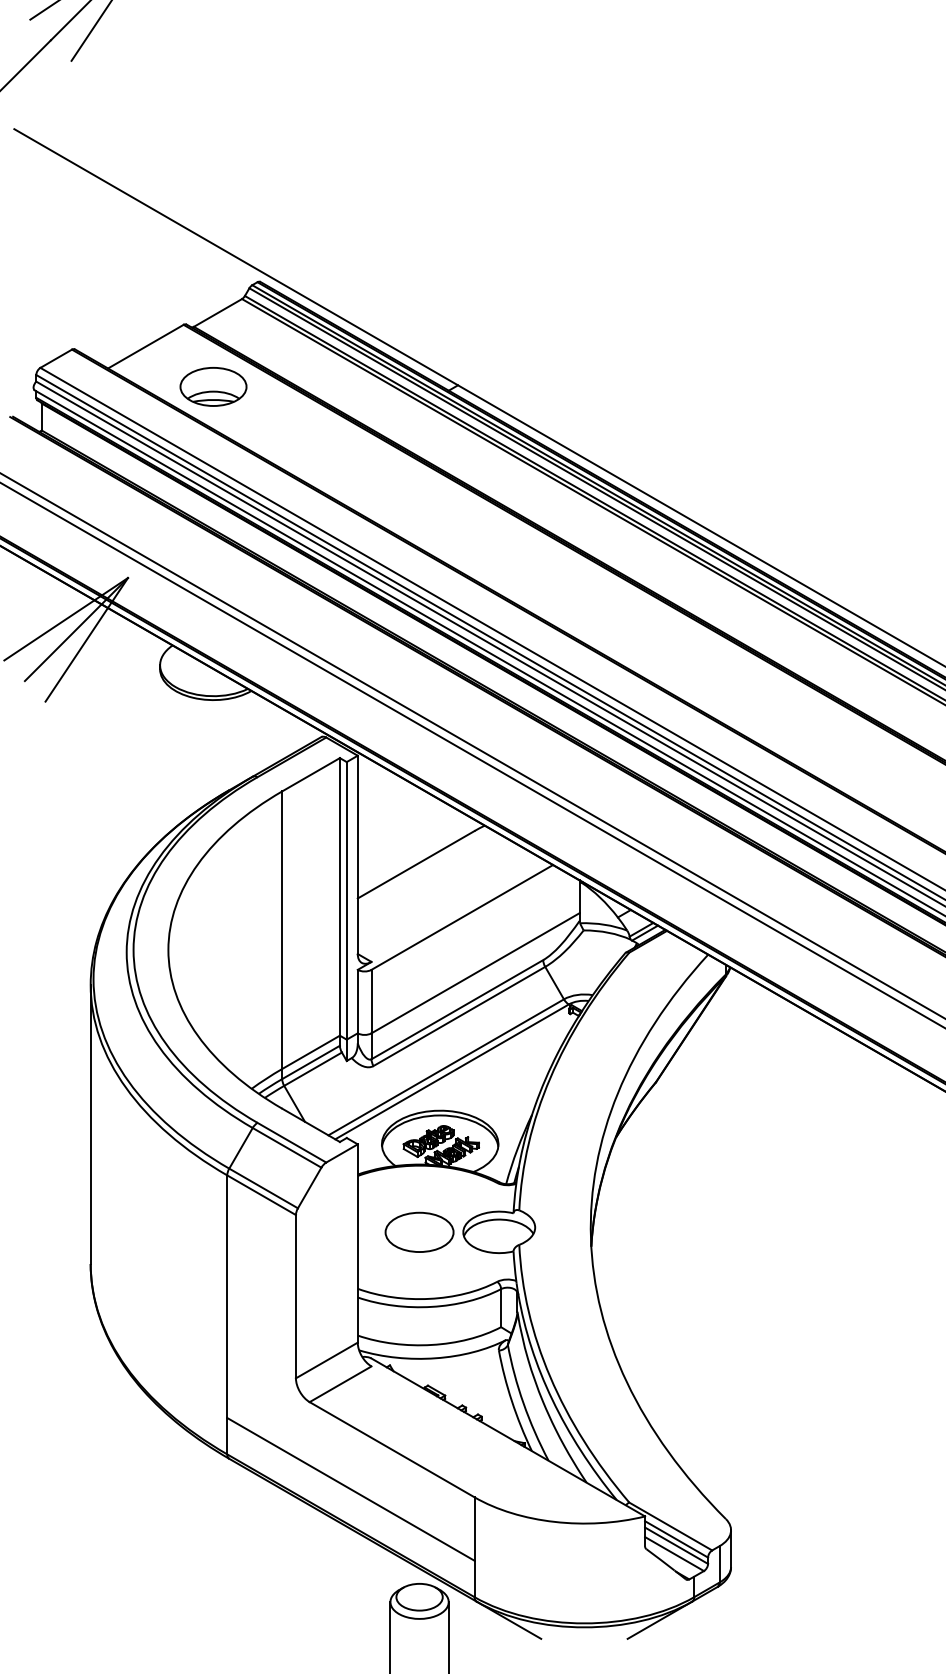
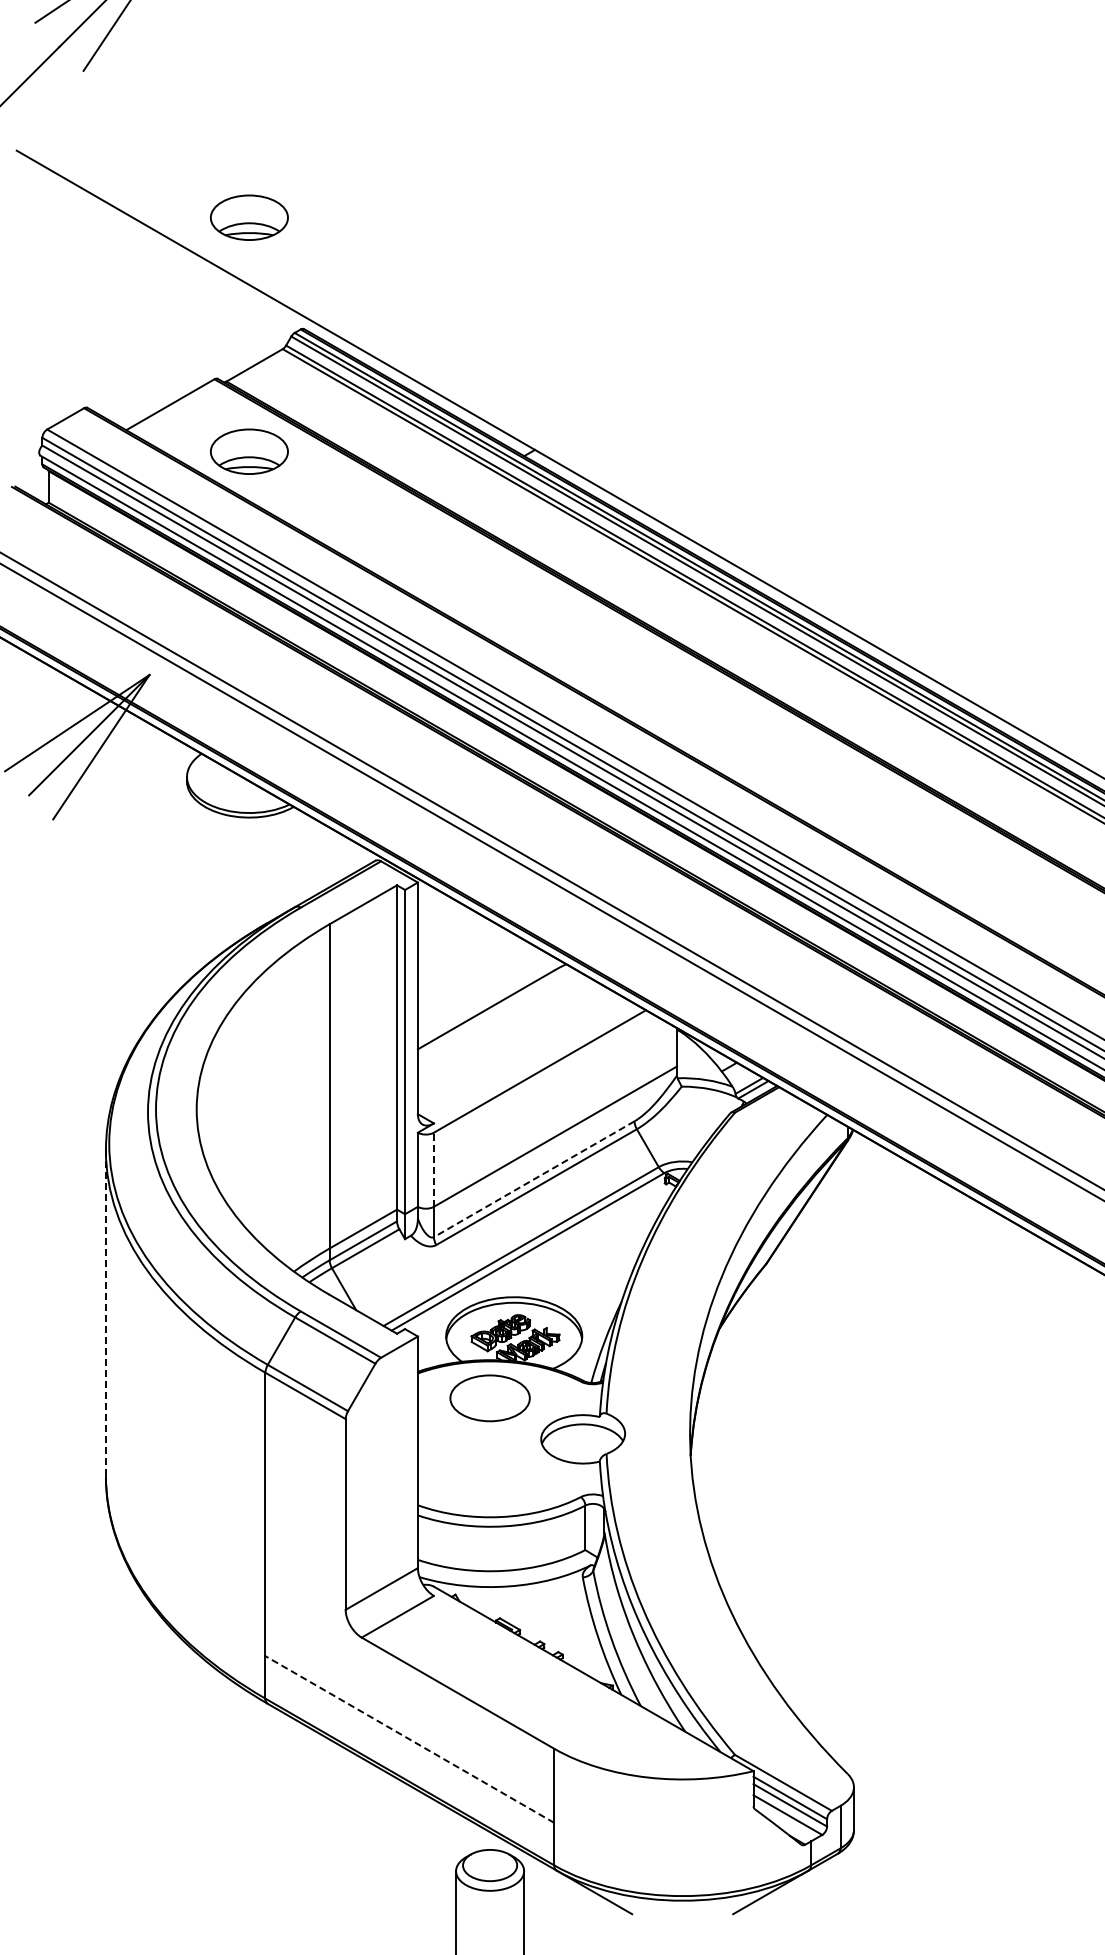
part: (213, 186) -> (249, 217), added
line: (371, 1001) -> (433, 1169), solid -> dashed
line: (457, 1009) -> (534, 1179), solid -> dashed
line: (90, 1124) -> (105, 1313), solid -> dashed
part: (419, 1232) -> (489, 1398), moved
line: (350, 1489) -> (409, 1739), solid -> dashed

